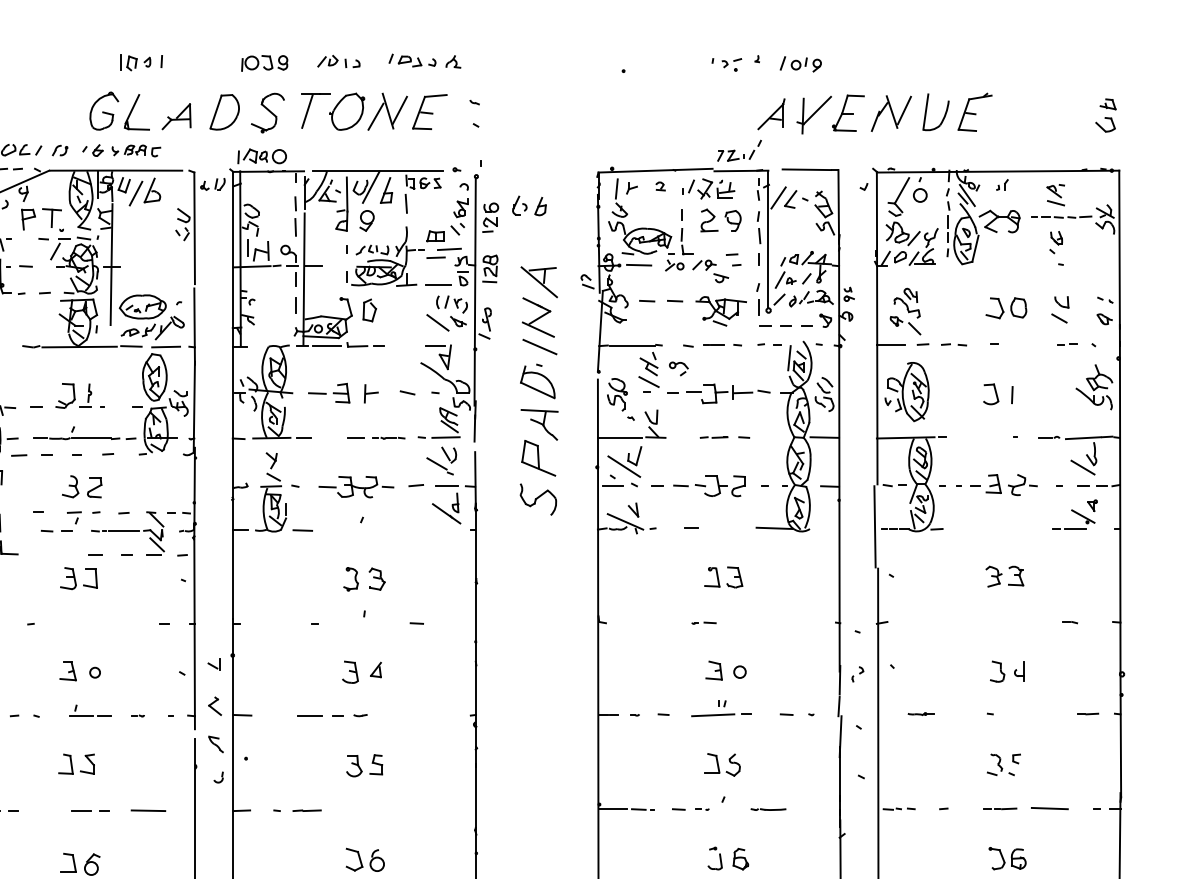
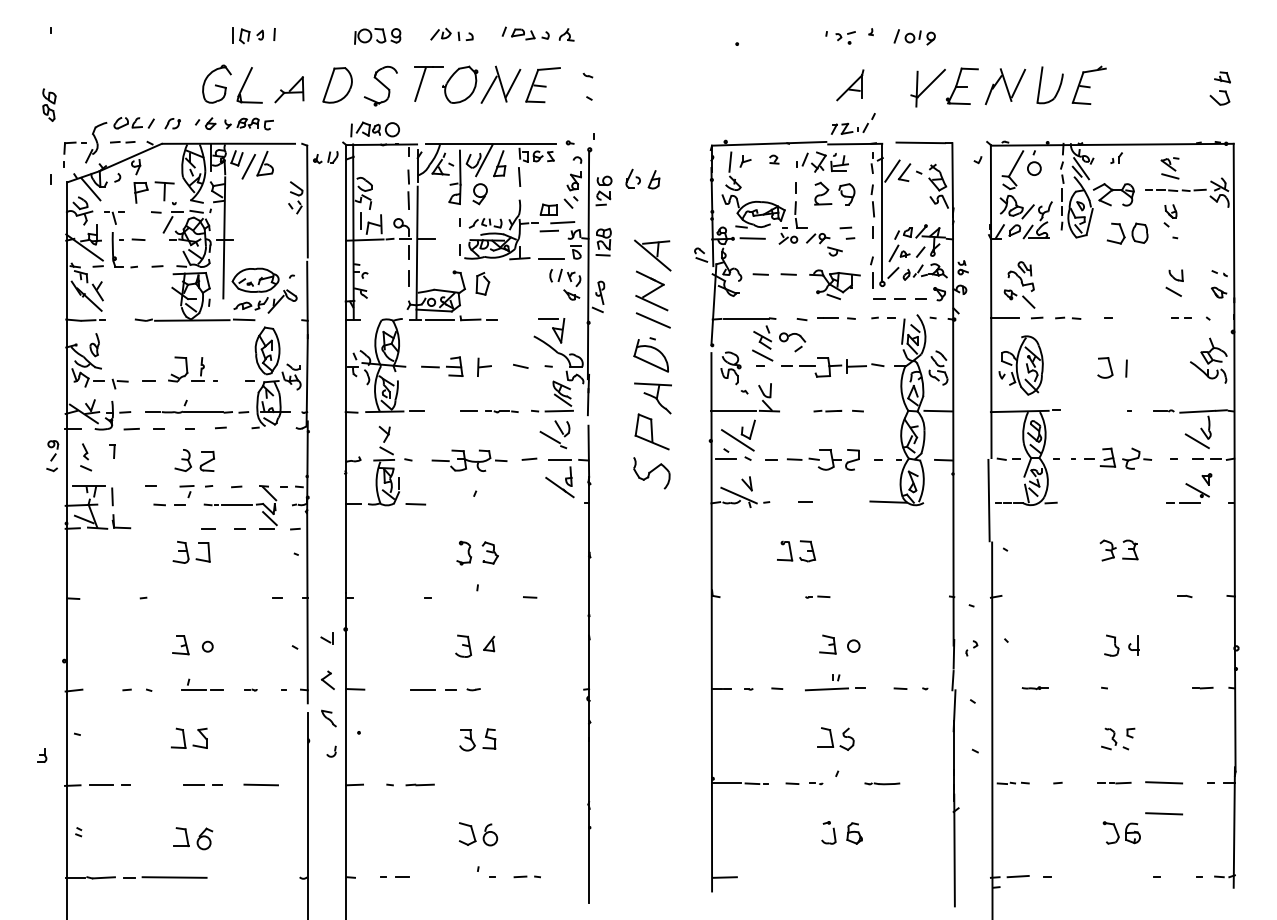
part: (771, 114) -> (850, 85), moved
part: (1006, 308) -> (1127, 233), moved
line: (437, 323) -> (550, 296), removed
line: (165, 347) -> (278, 320), removed
part: (678, 369) -> (792, 342), size x1.4
part: (723, 577) -> (796, 551), moved
line: (1050, 839) -> (1164, 813), added

